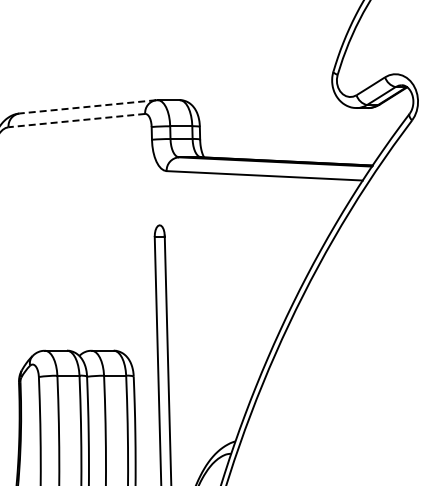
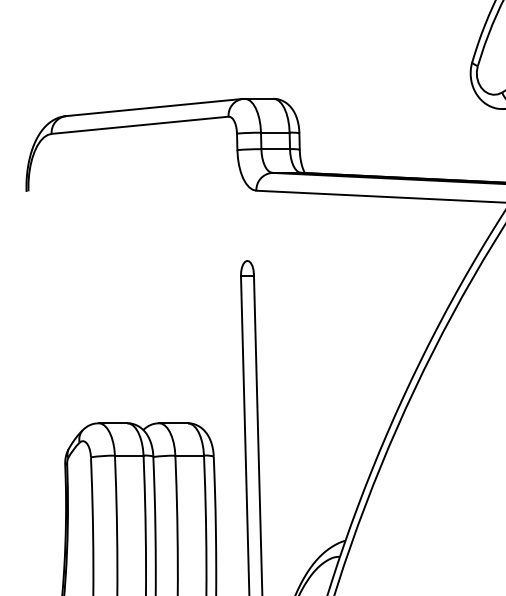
line: (87, 106) -> (153, 107), dashed -> solid
line: (76, 120) -> (139, 125), dashed -> solid

